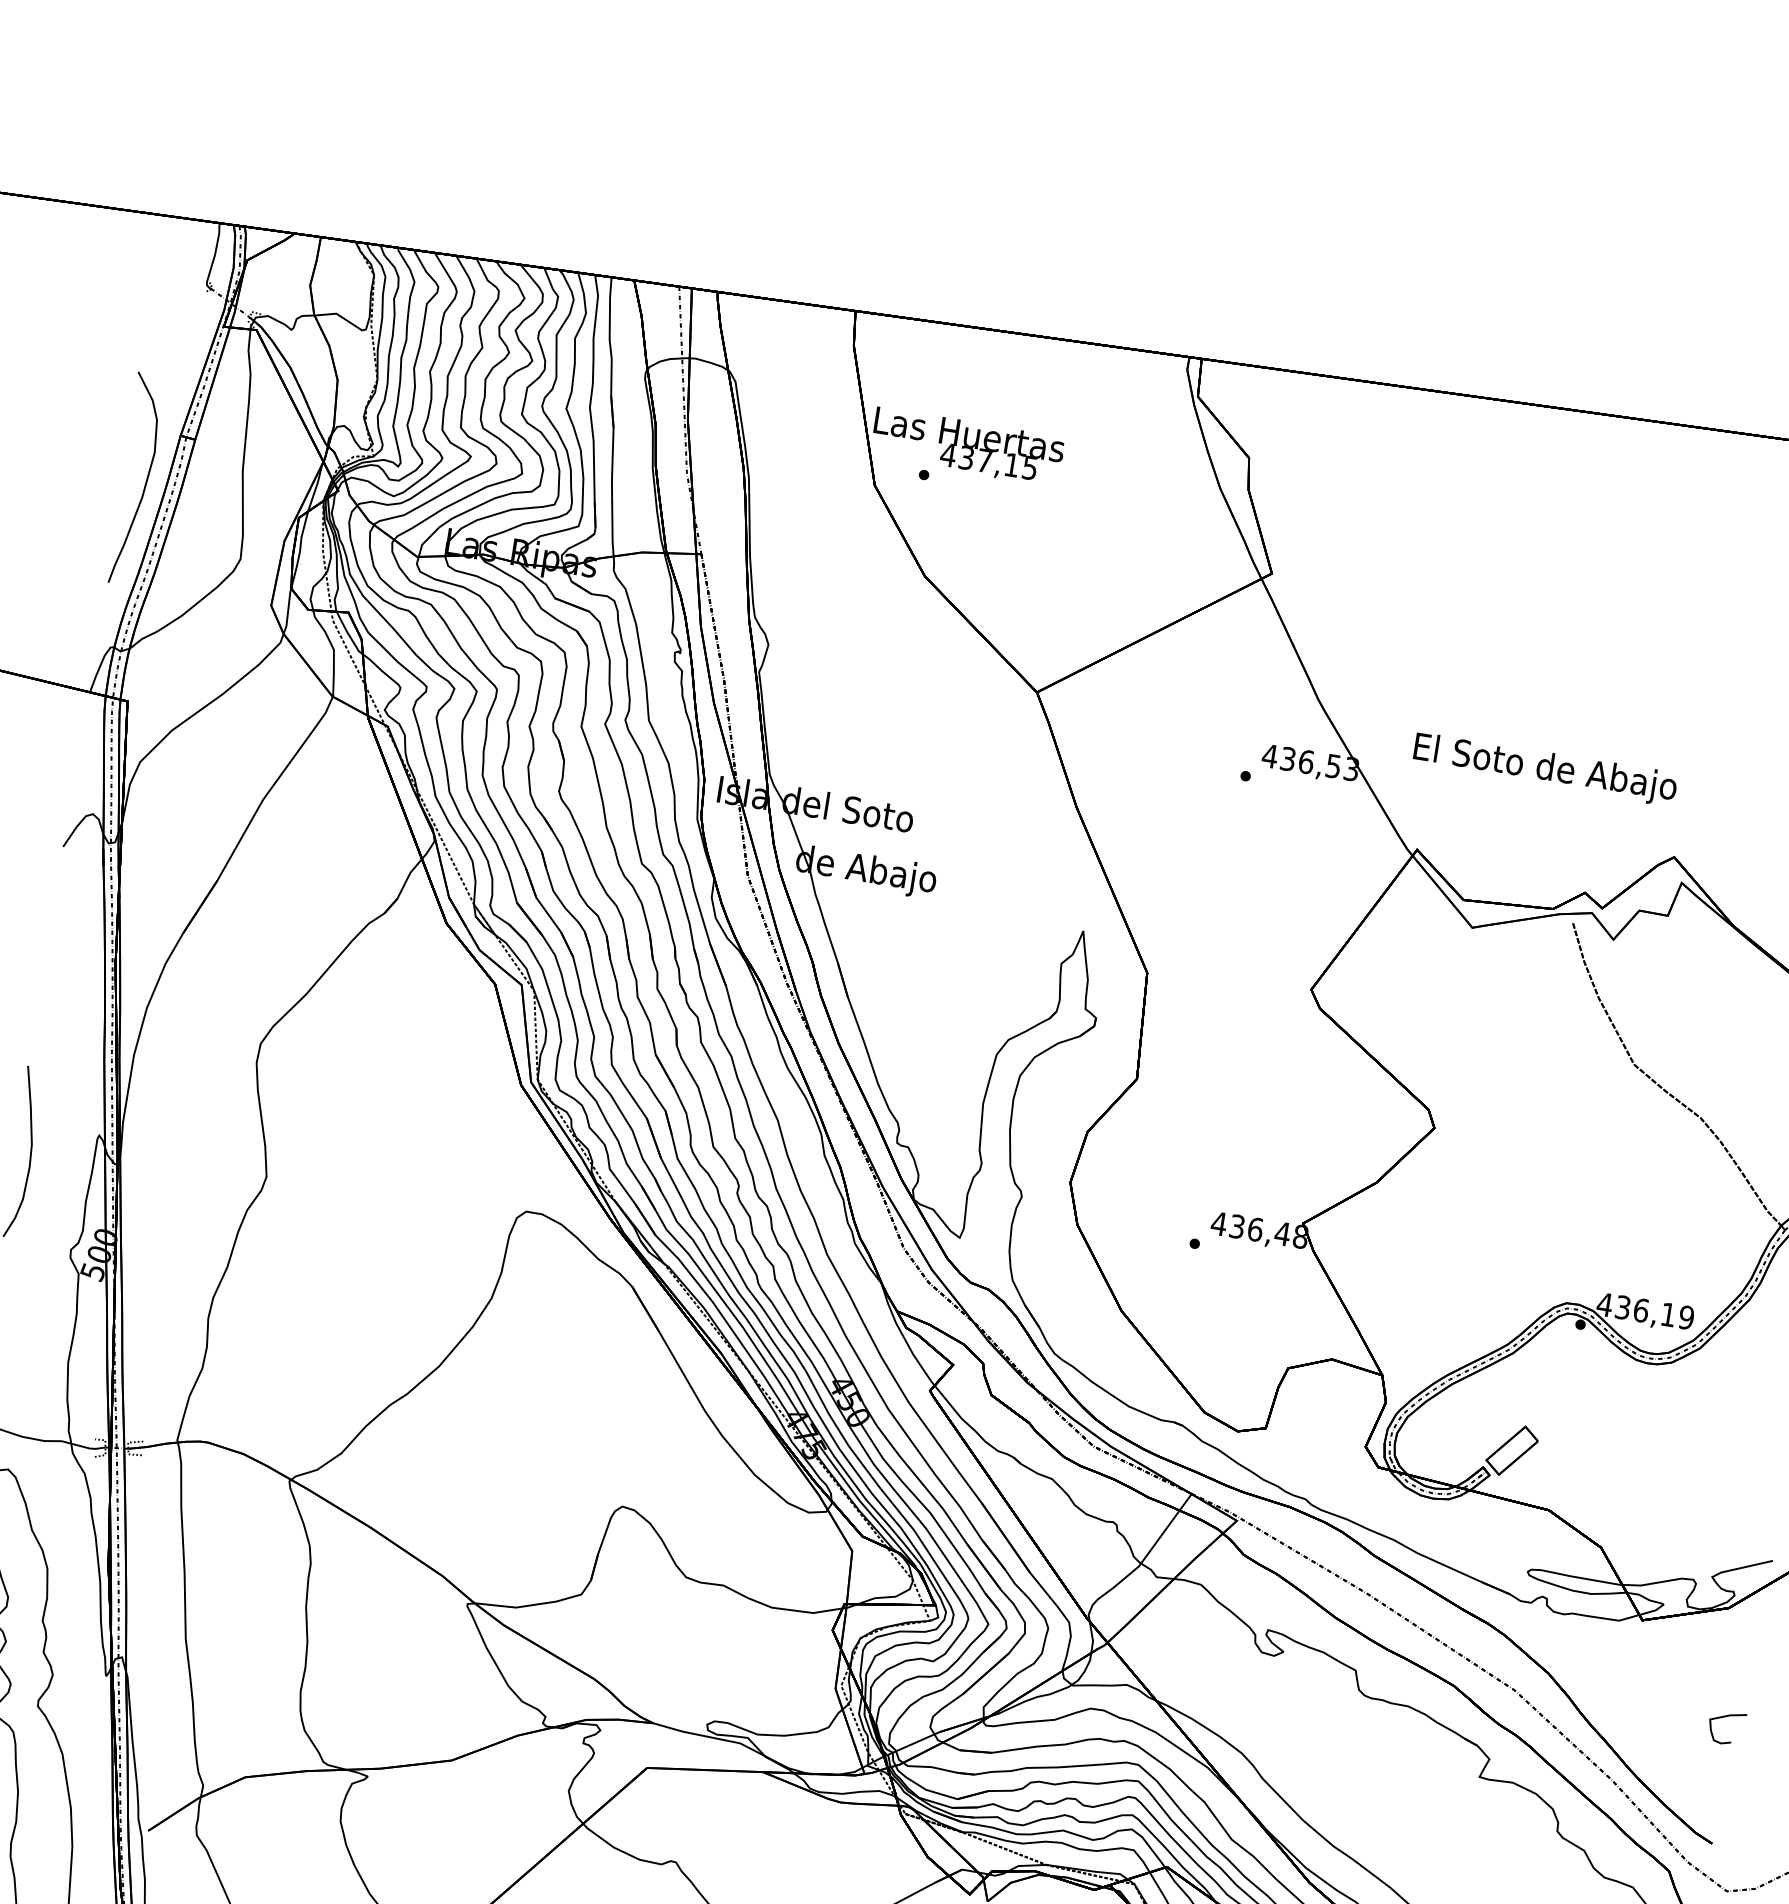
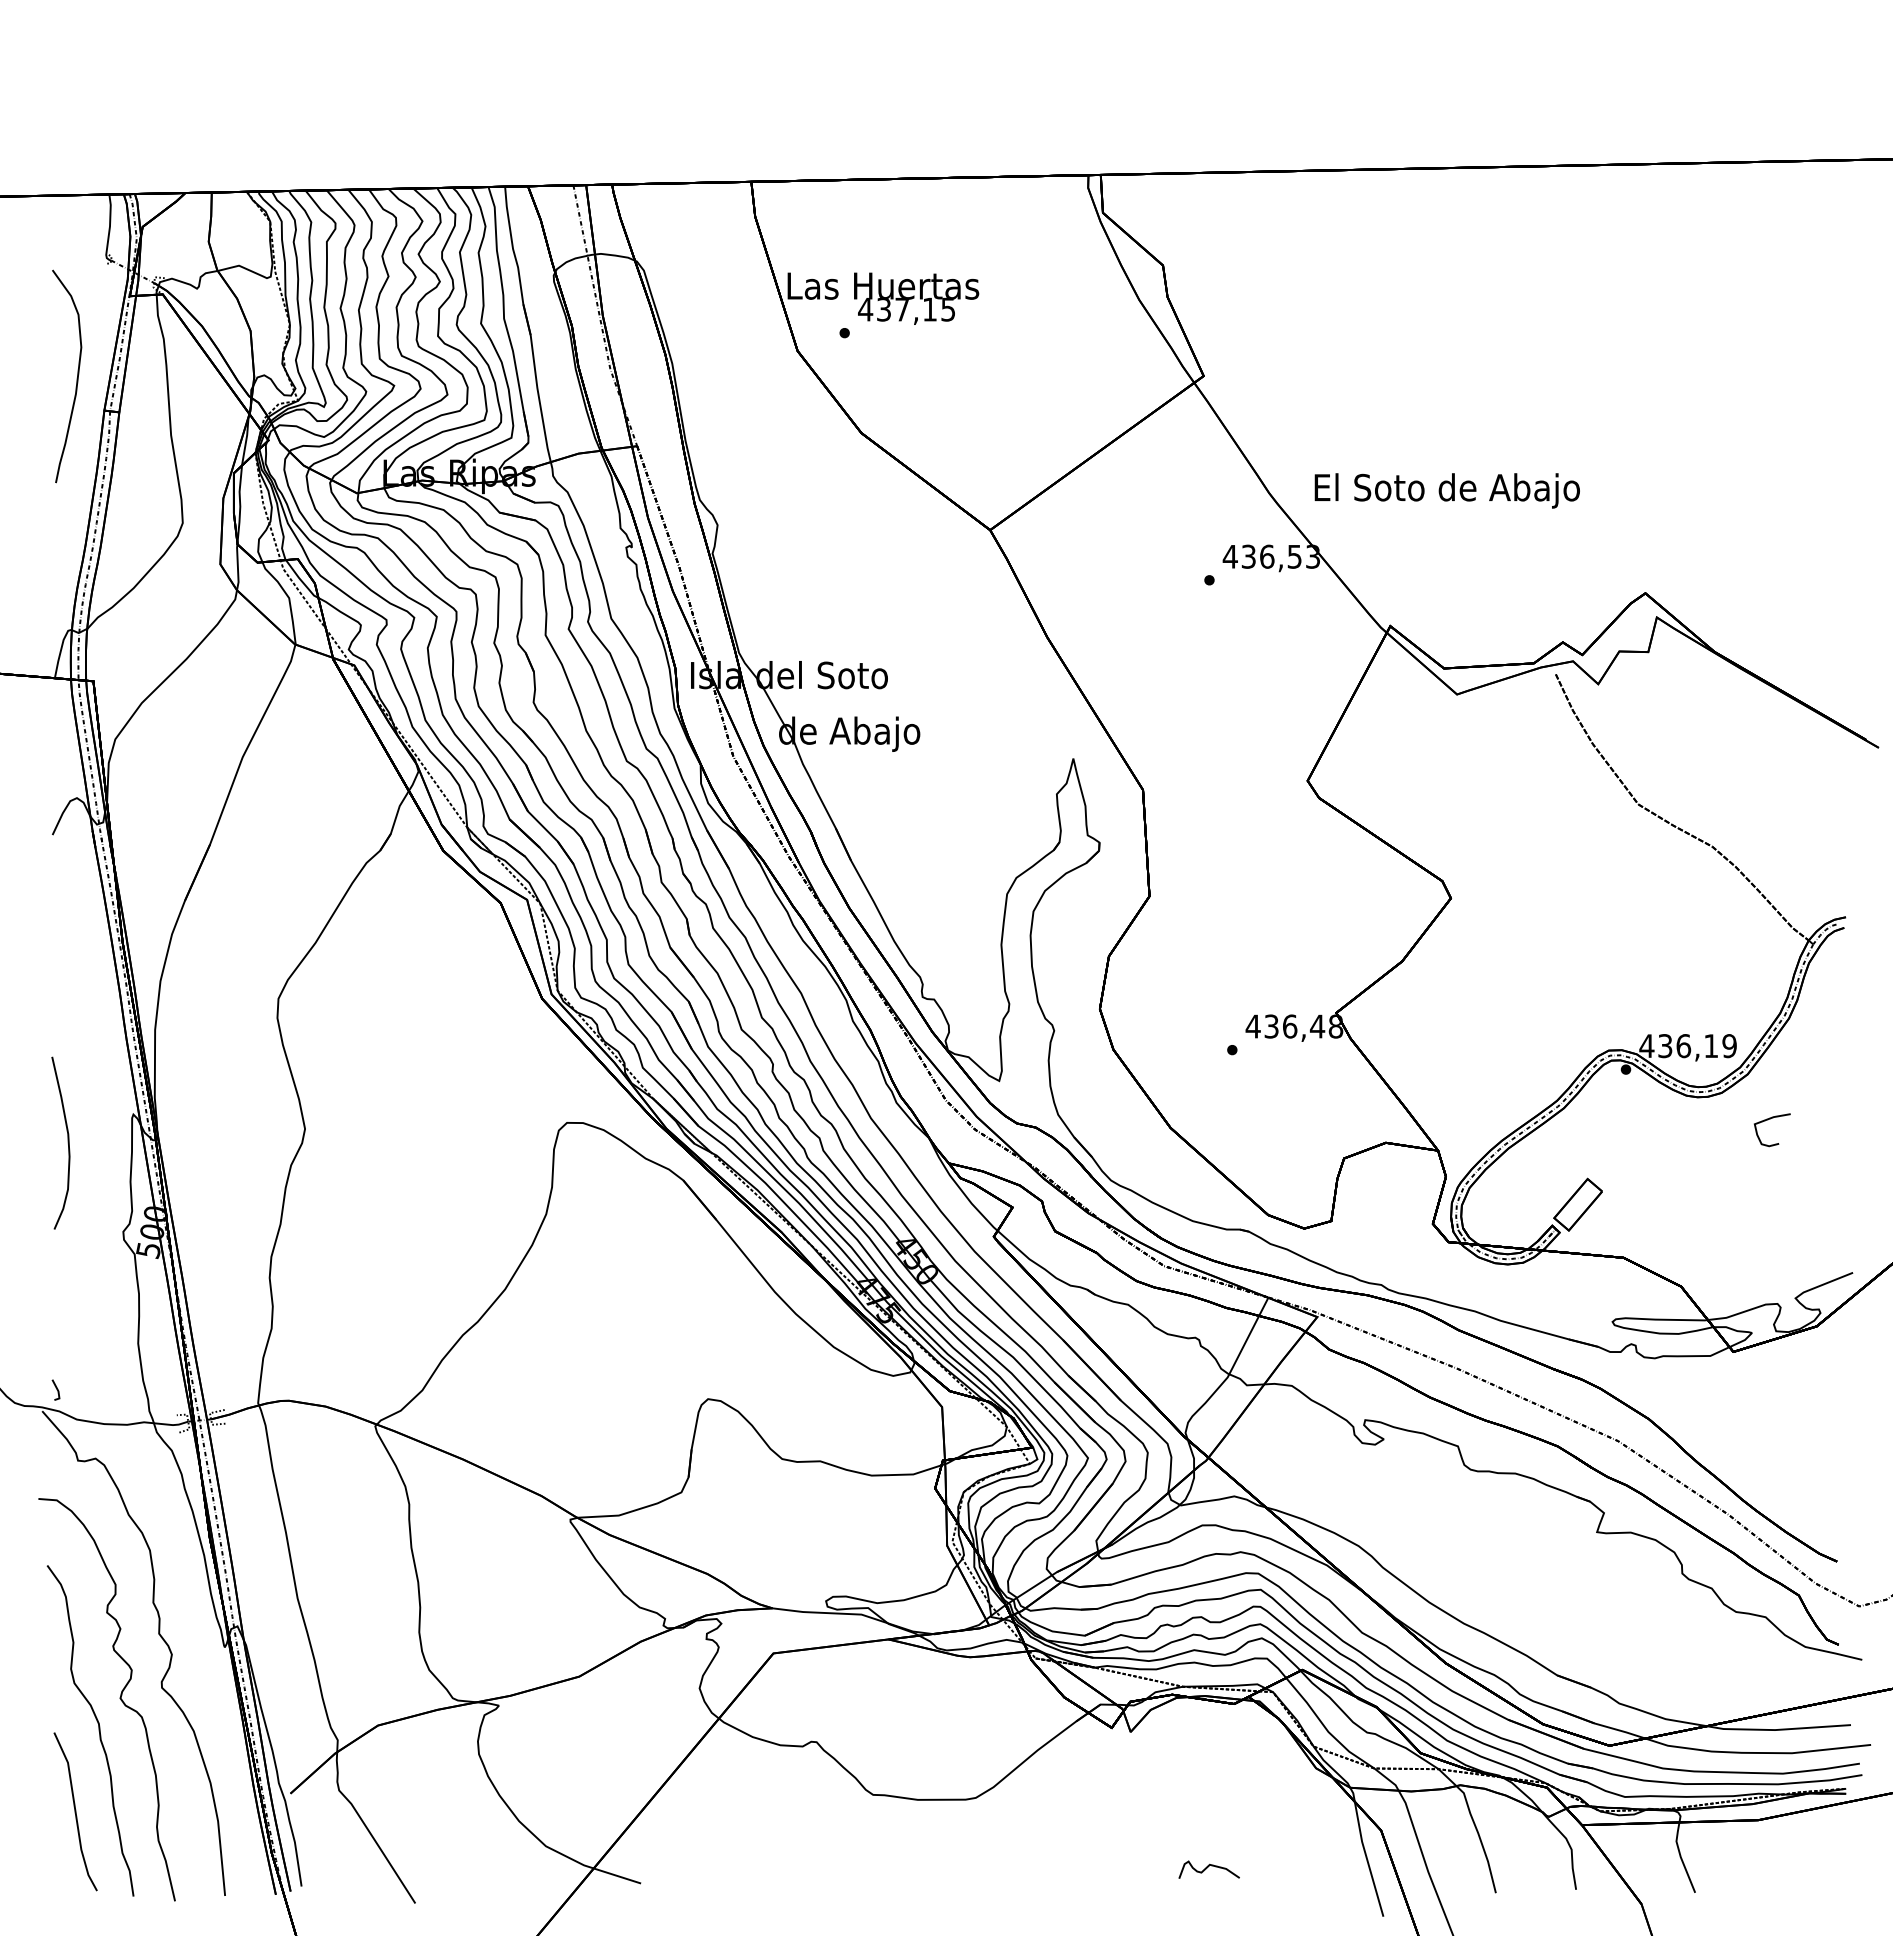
curve: (145, 482) -> (76, 378), moved
text: (1544, 769) -> (1446, 490), moved
curve: (1724, 1717) -> (1768, 1120), moved

